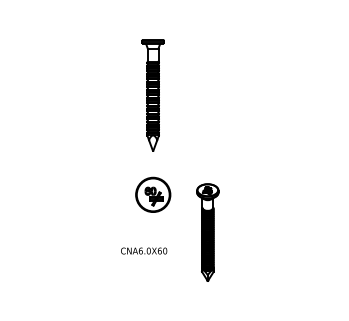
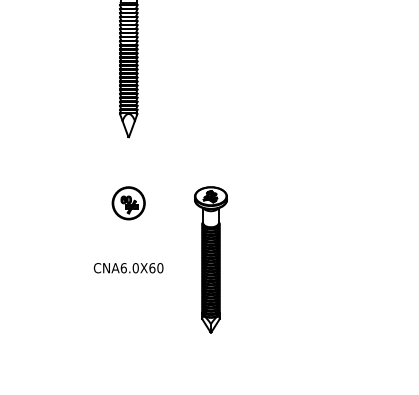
part: (152, 194) -> (127, 202), size x0.62
text: (144, 250) -> (129, 267), moved

